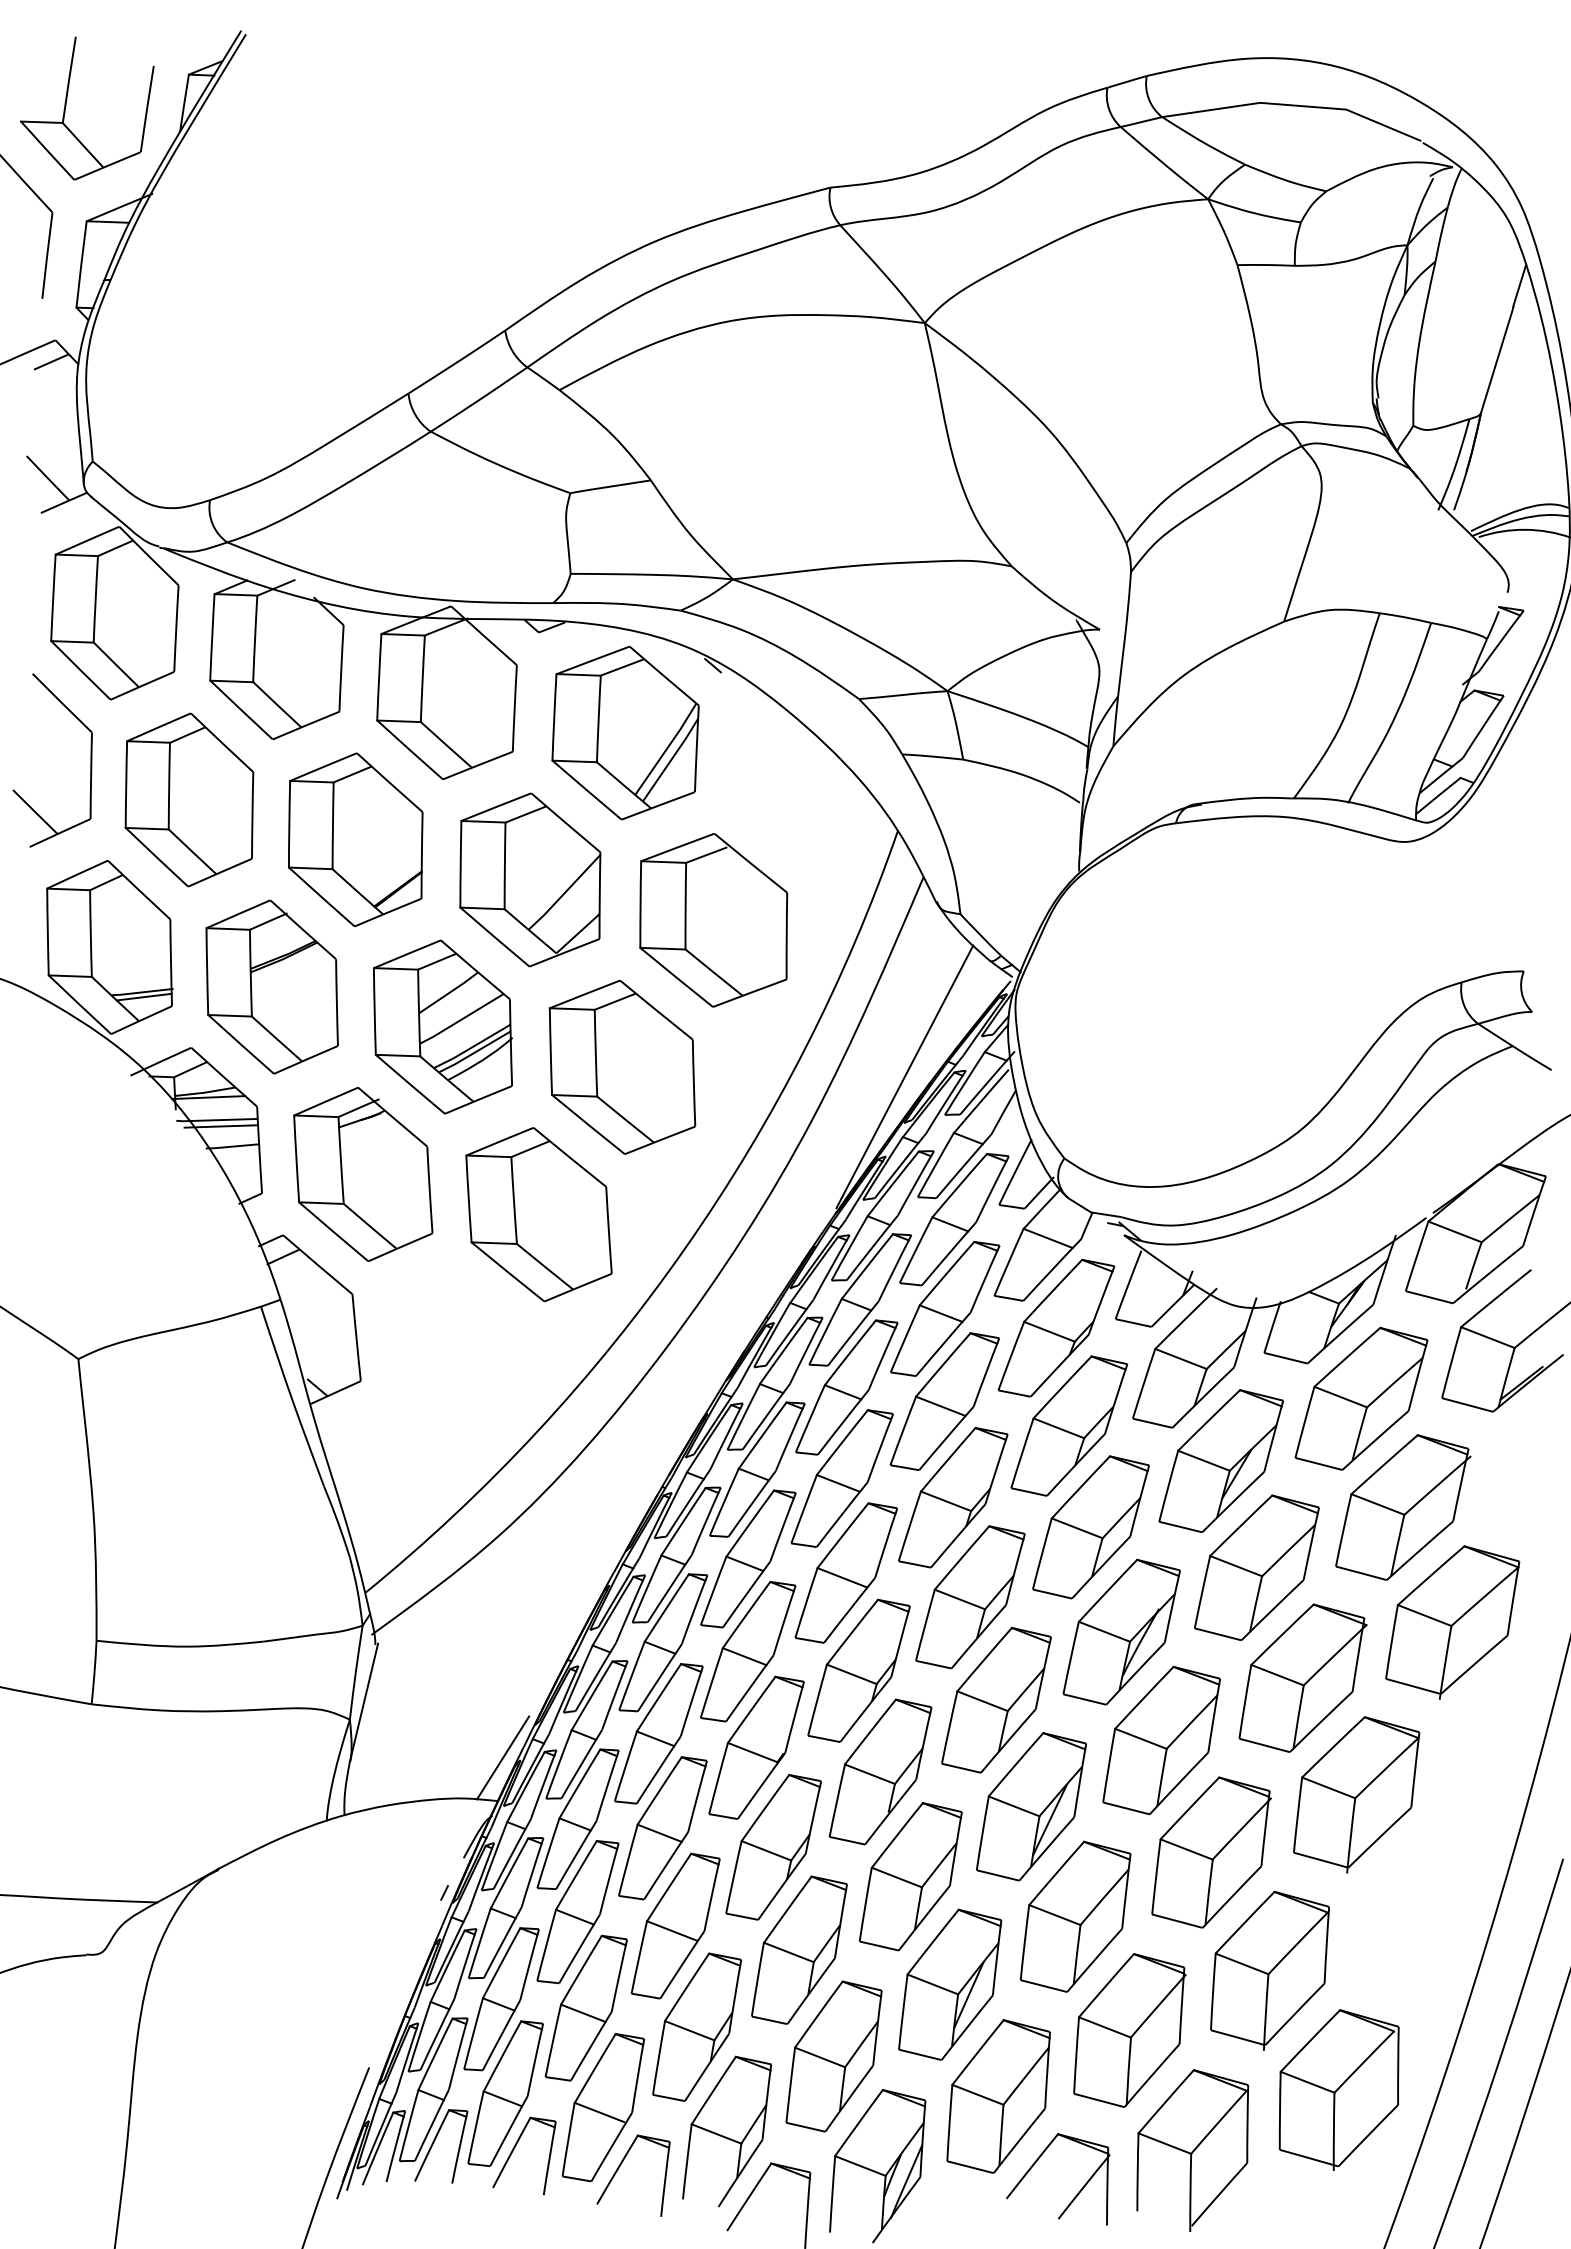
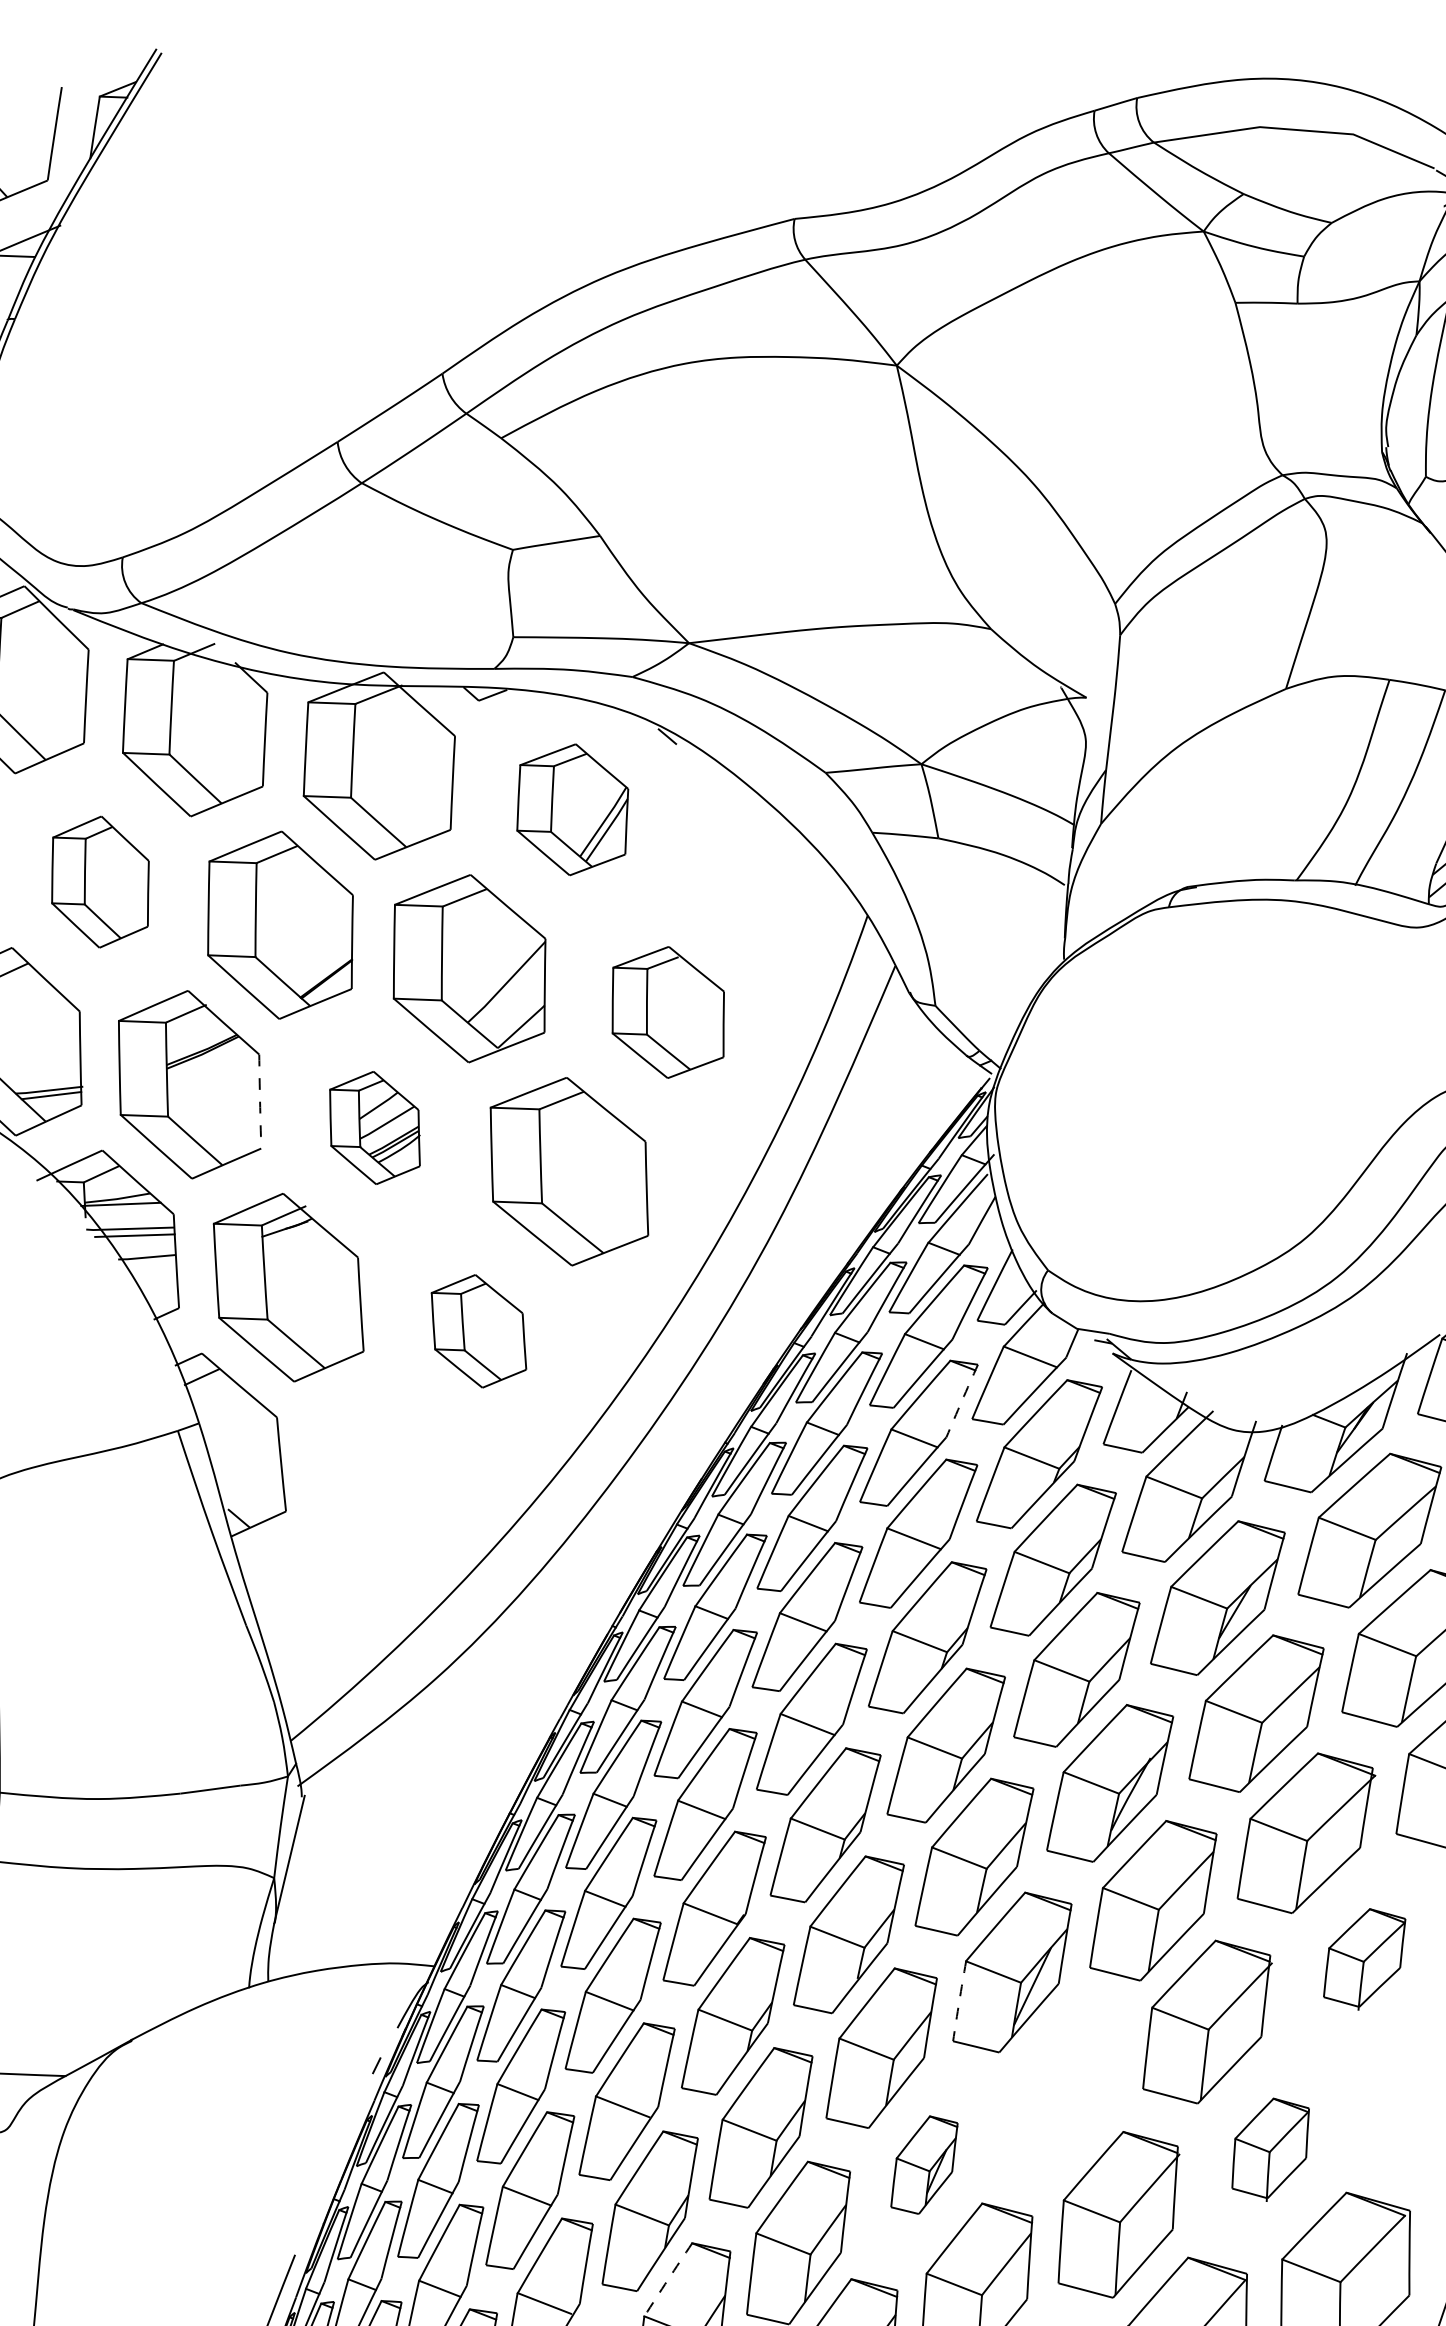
part: (625, 733) -> (572, 810), size x0.7
part: (189, 799) -> (100, 881), size x0.7
part: (713, 920) -> (667, 1012), size x0.7
arc: (336, 1002) -> (259, 1101), solid -> dashed
part: (442, 1026) -> (374, 1127), size x0.6
line: (904, 1076) -> (874, 1181), removed
part: (538, 1214) -> (478, 1331), size x0.6
arc: (984, 1279) -> (961, 1401), solid -> dashed
line: (503, 1757) -> (440, 1919), removed
part: (1356, 1794) -> (1364, 1959), size x0.6
arc: (982, 1833) -> (959, 2001), solid -> dashed
part: (1075, 1916) -> (1060, 2091), removed
part: (1269, 1970) -> (1270, 2149), size x0.6
part: (950, 1984) -> (924, 2164), size x0.6
arc: (713, 2090) -> (667, 2279), solid -> dashed

